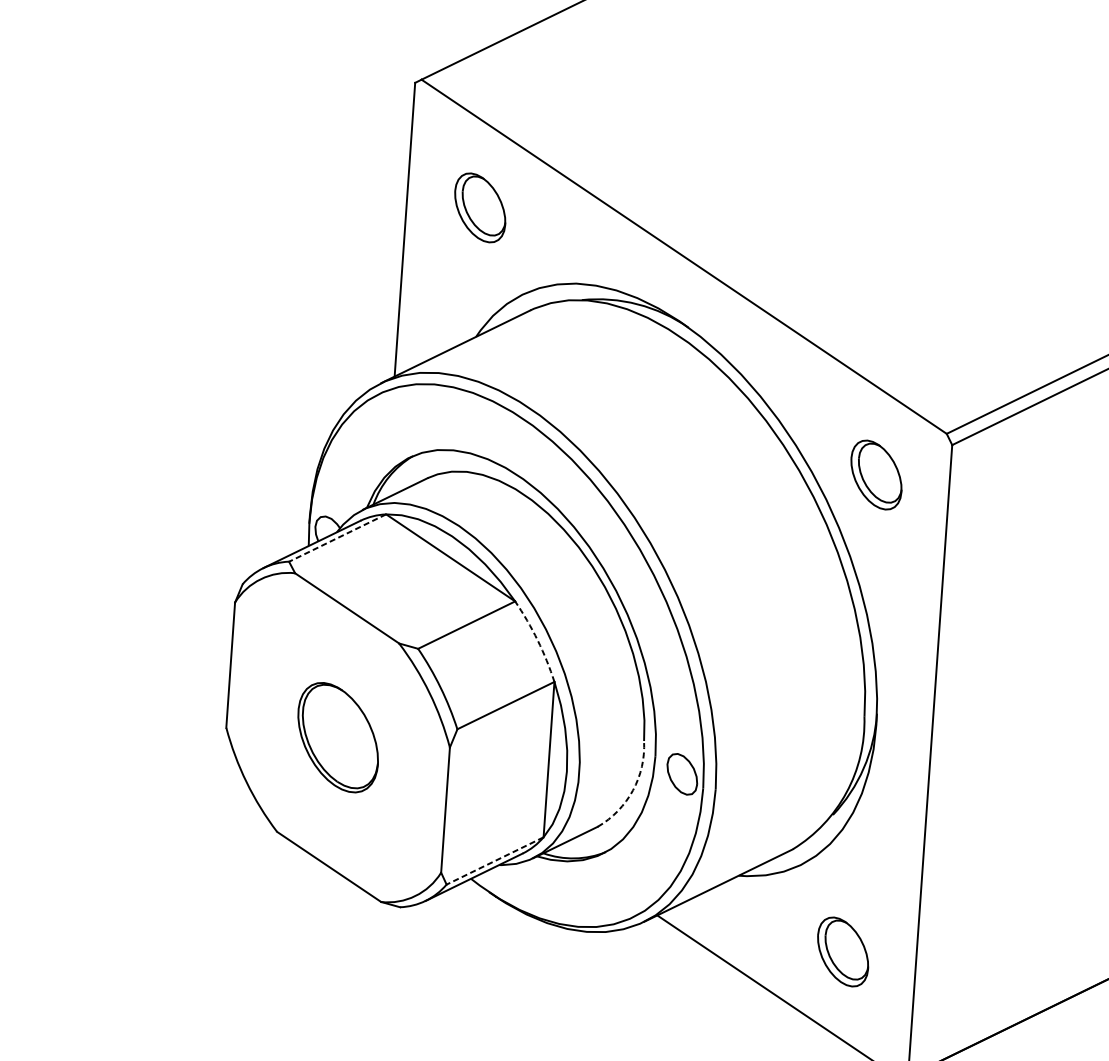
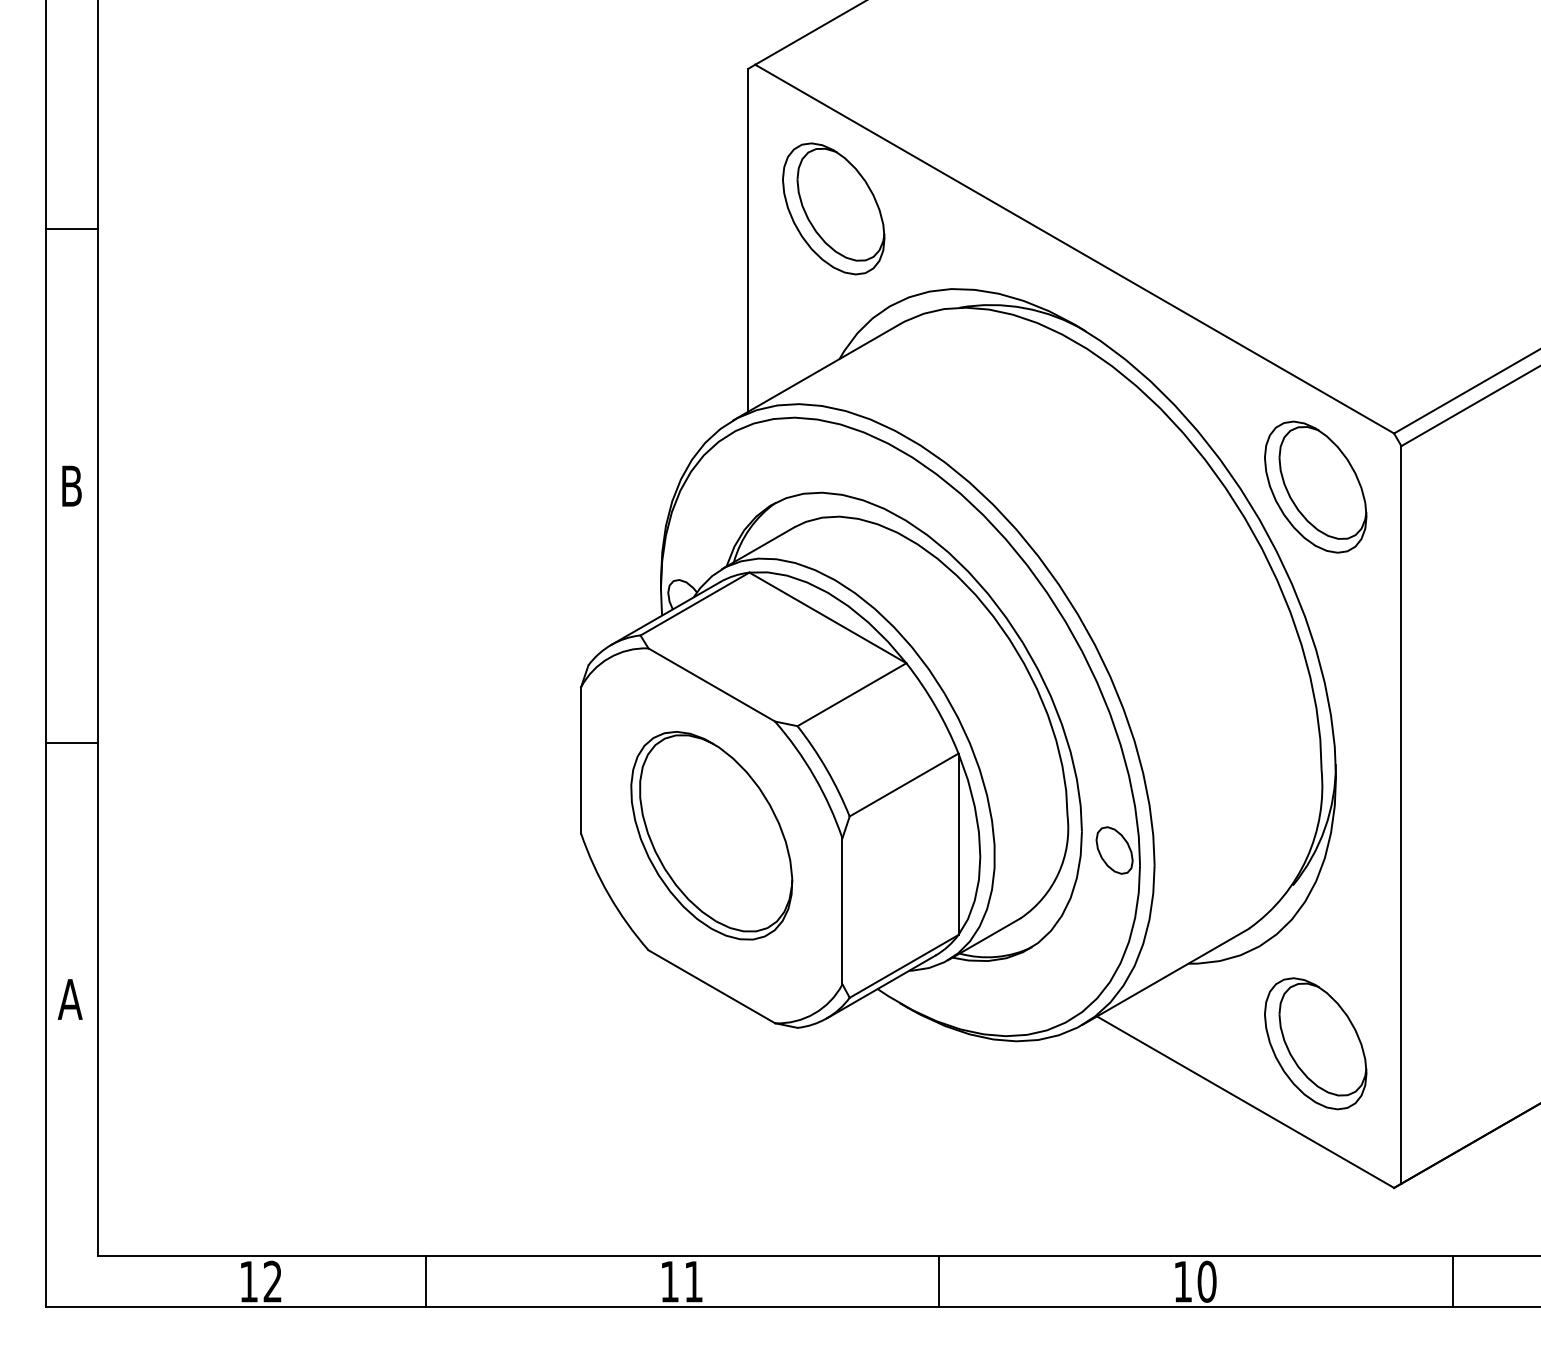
part: (479, 207) -> (833, 208), size x1.67
part: (876, 474) -> (1315, 486), size x1.67
line: (337, 538) -> (694, 604), dashed -> solid
arc: (537, 640) -> (935, 706), dashed -> solid
part: (337, 737) -> (711, 835), size x1.67
arc: (632, 790) -> (1058, 873), dashed -> solid
line: (495, 861) -> (904, 966), dashed -> solid
part: (842, 951) -> (1315, 1043), size x1.67

